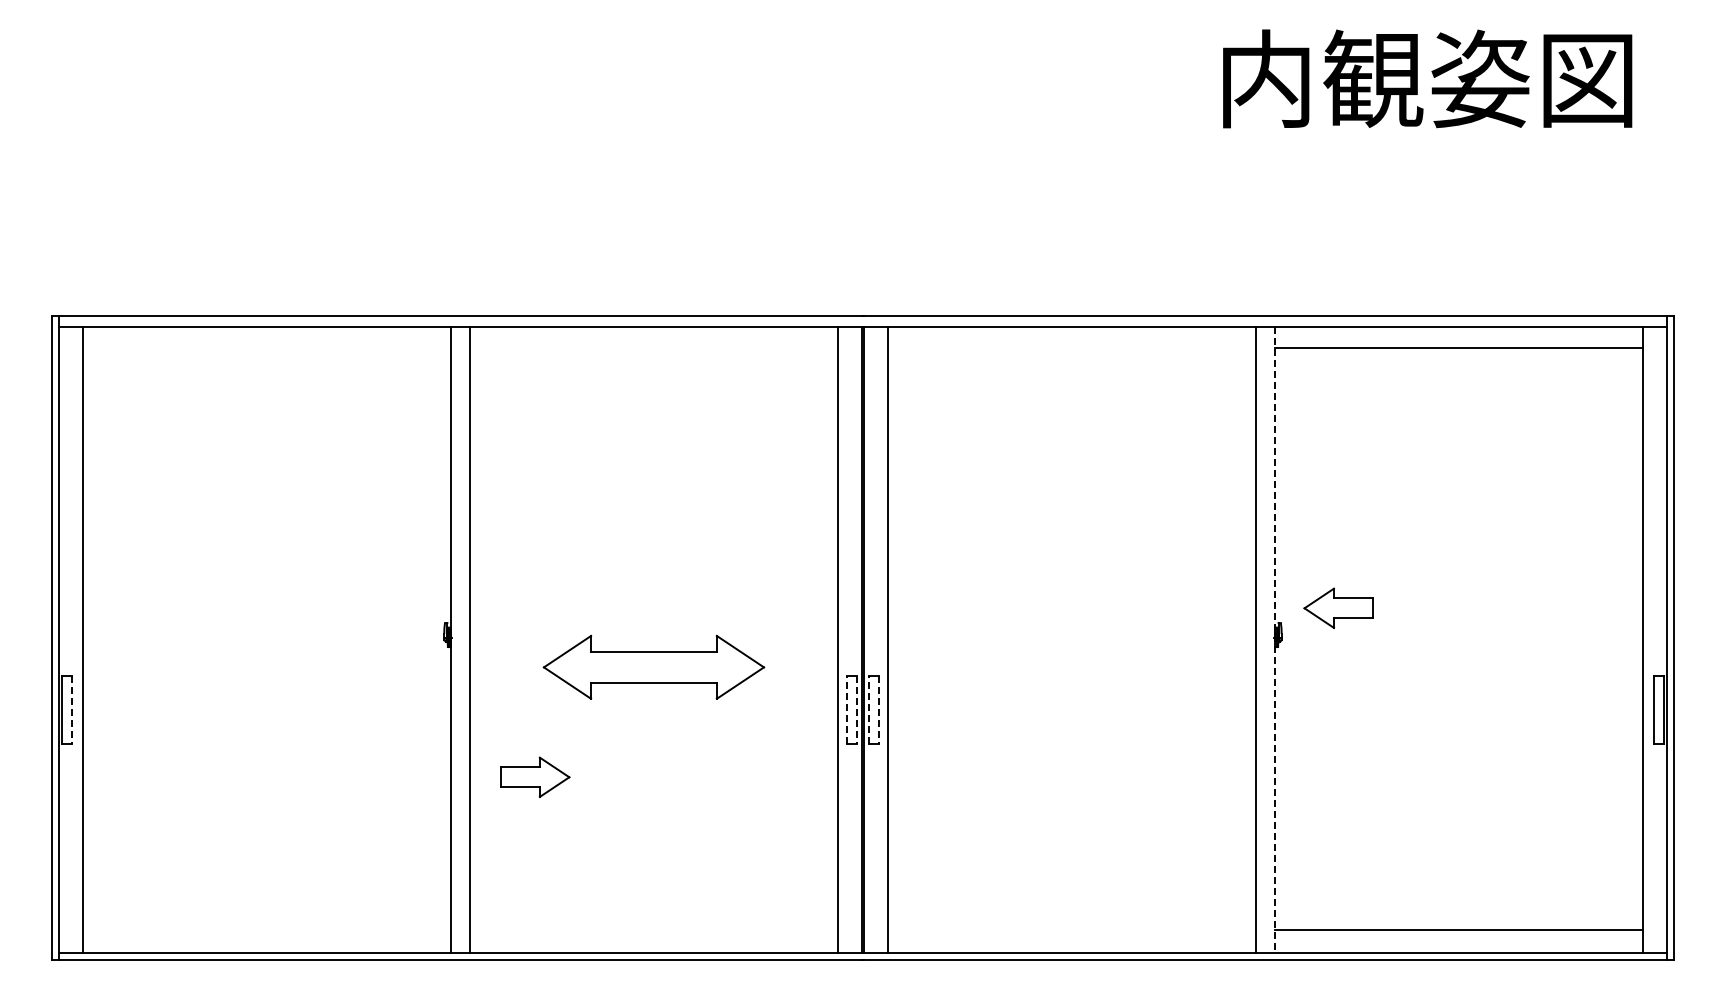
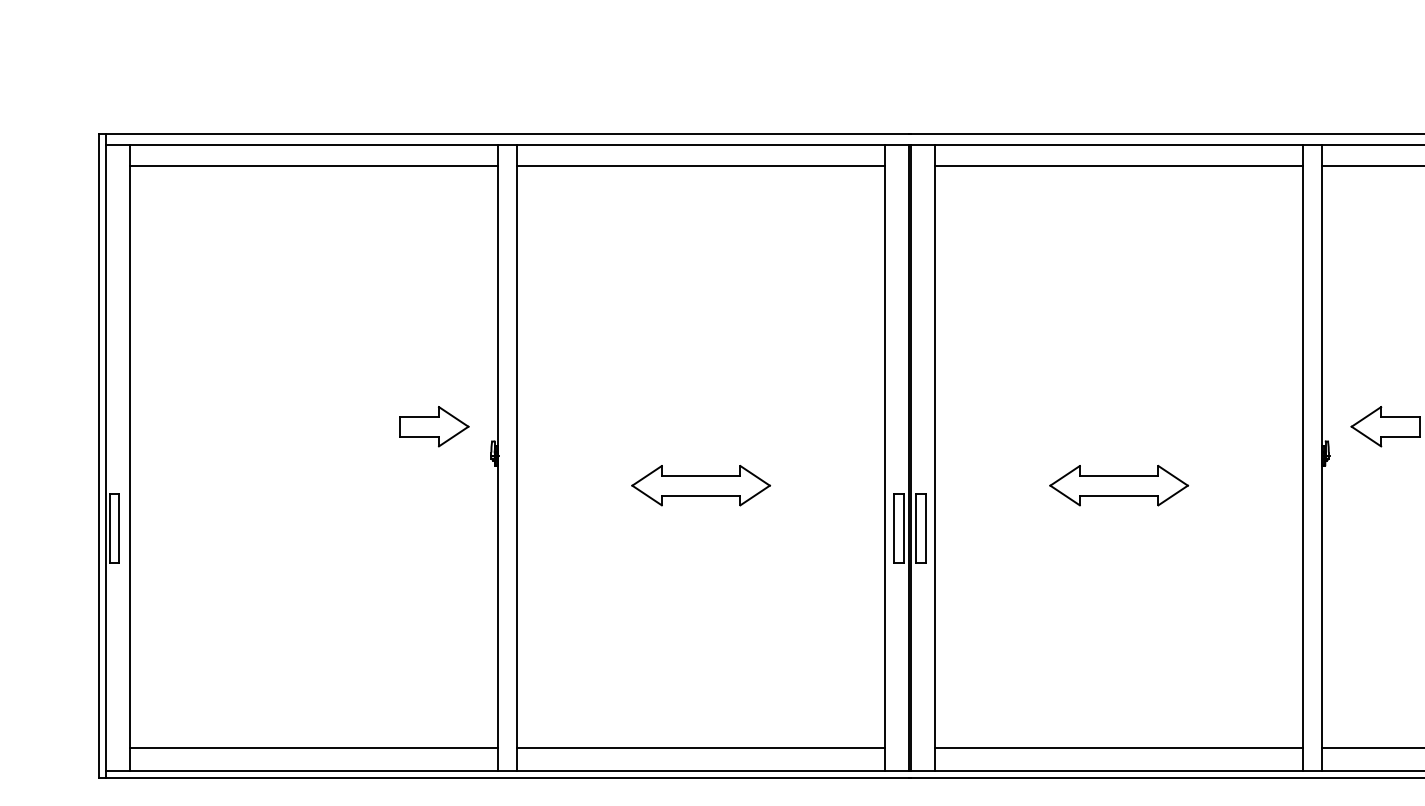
line: (266, 347) -> (313, 165), added
line: (653, 347) -> (700, 165), added
line: (1071, 347) -> (1118, 165), added
line: (1275, 639) -> (1322, 457), dashed -> solid
part: (653, 666) -> (700, 484), size x0.62
part: (1071, 666) -> (1118, 484), added
line: (847, 709) -> (894, 527), dashed -> solid
line: (869, 709) -> (916, 527), dashed -> solid
line: (72, 710) -> (119, 528), dashed -> solid
line: (856, 710) -> (903, 528), dashed -> solid
line: (878, 710) -> (925, 528), dashed -> solid
part: (535, 776) -> (434, 425), moved
line: (266, 929) -> (313, 747), added
line: (653, 929) -> (700, 747), added
line: (1071, 929) -> (1118, 747), added

